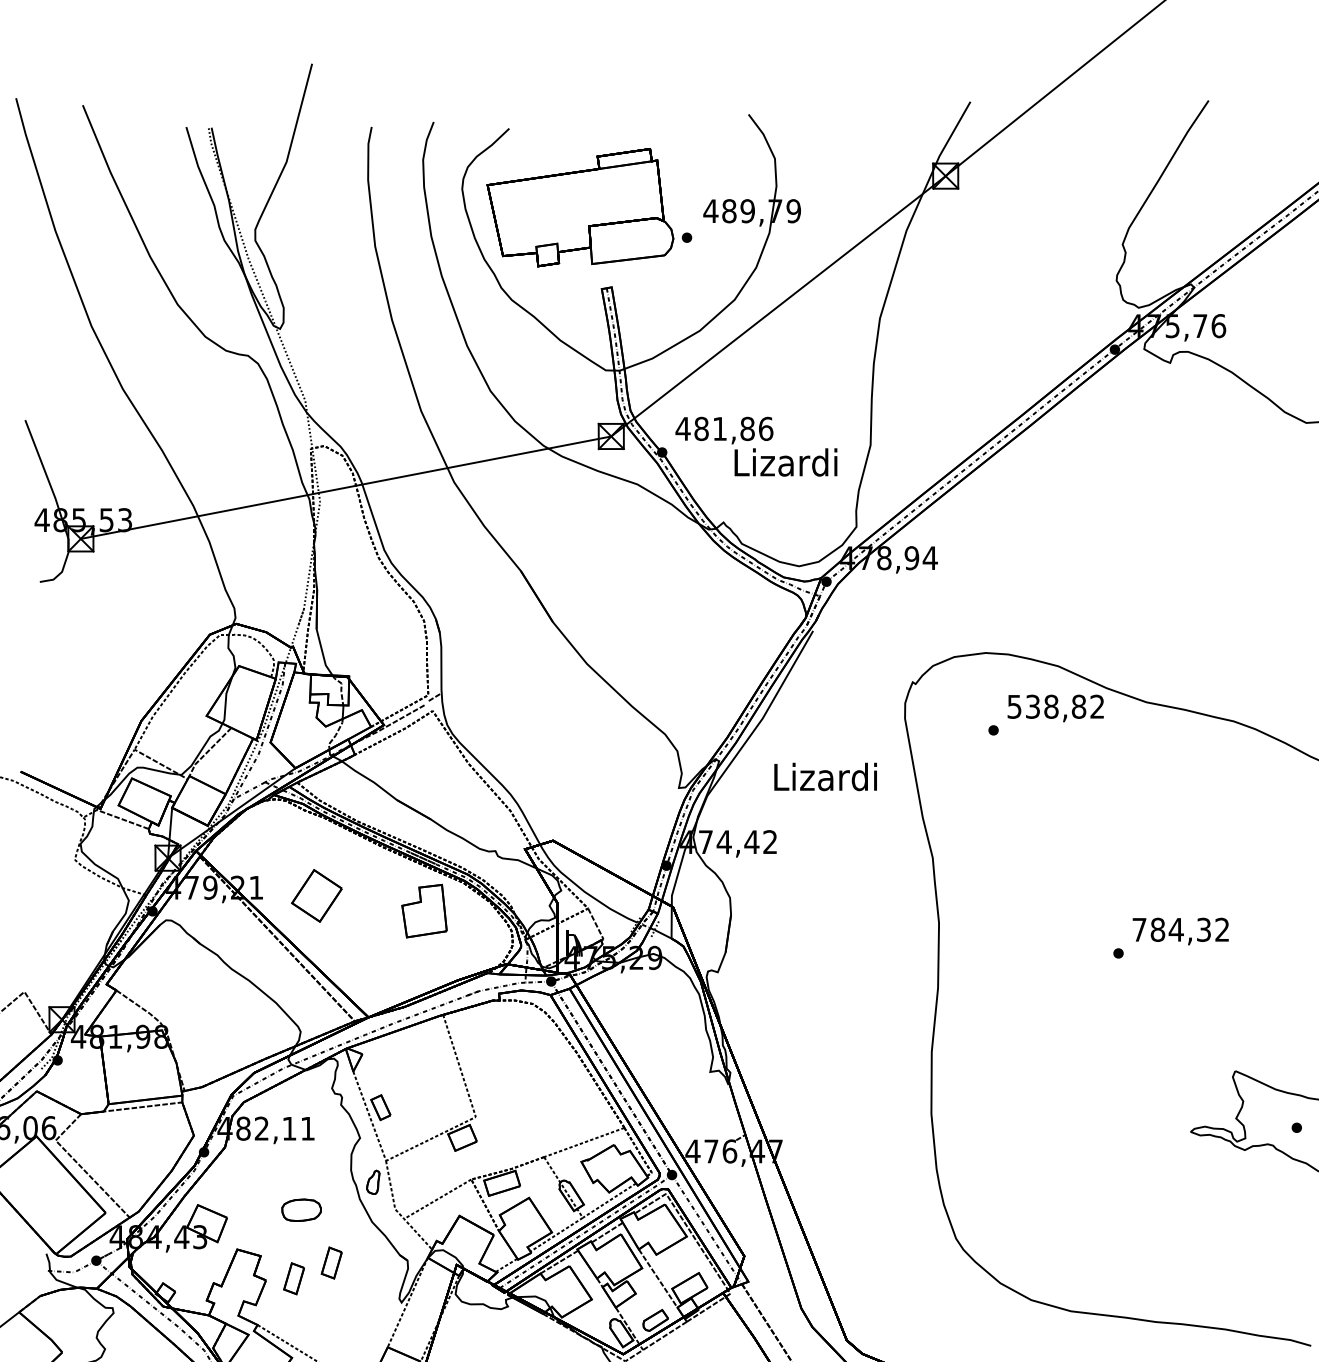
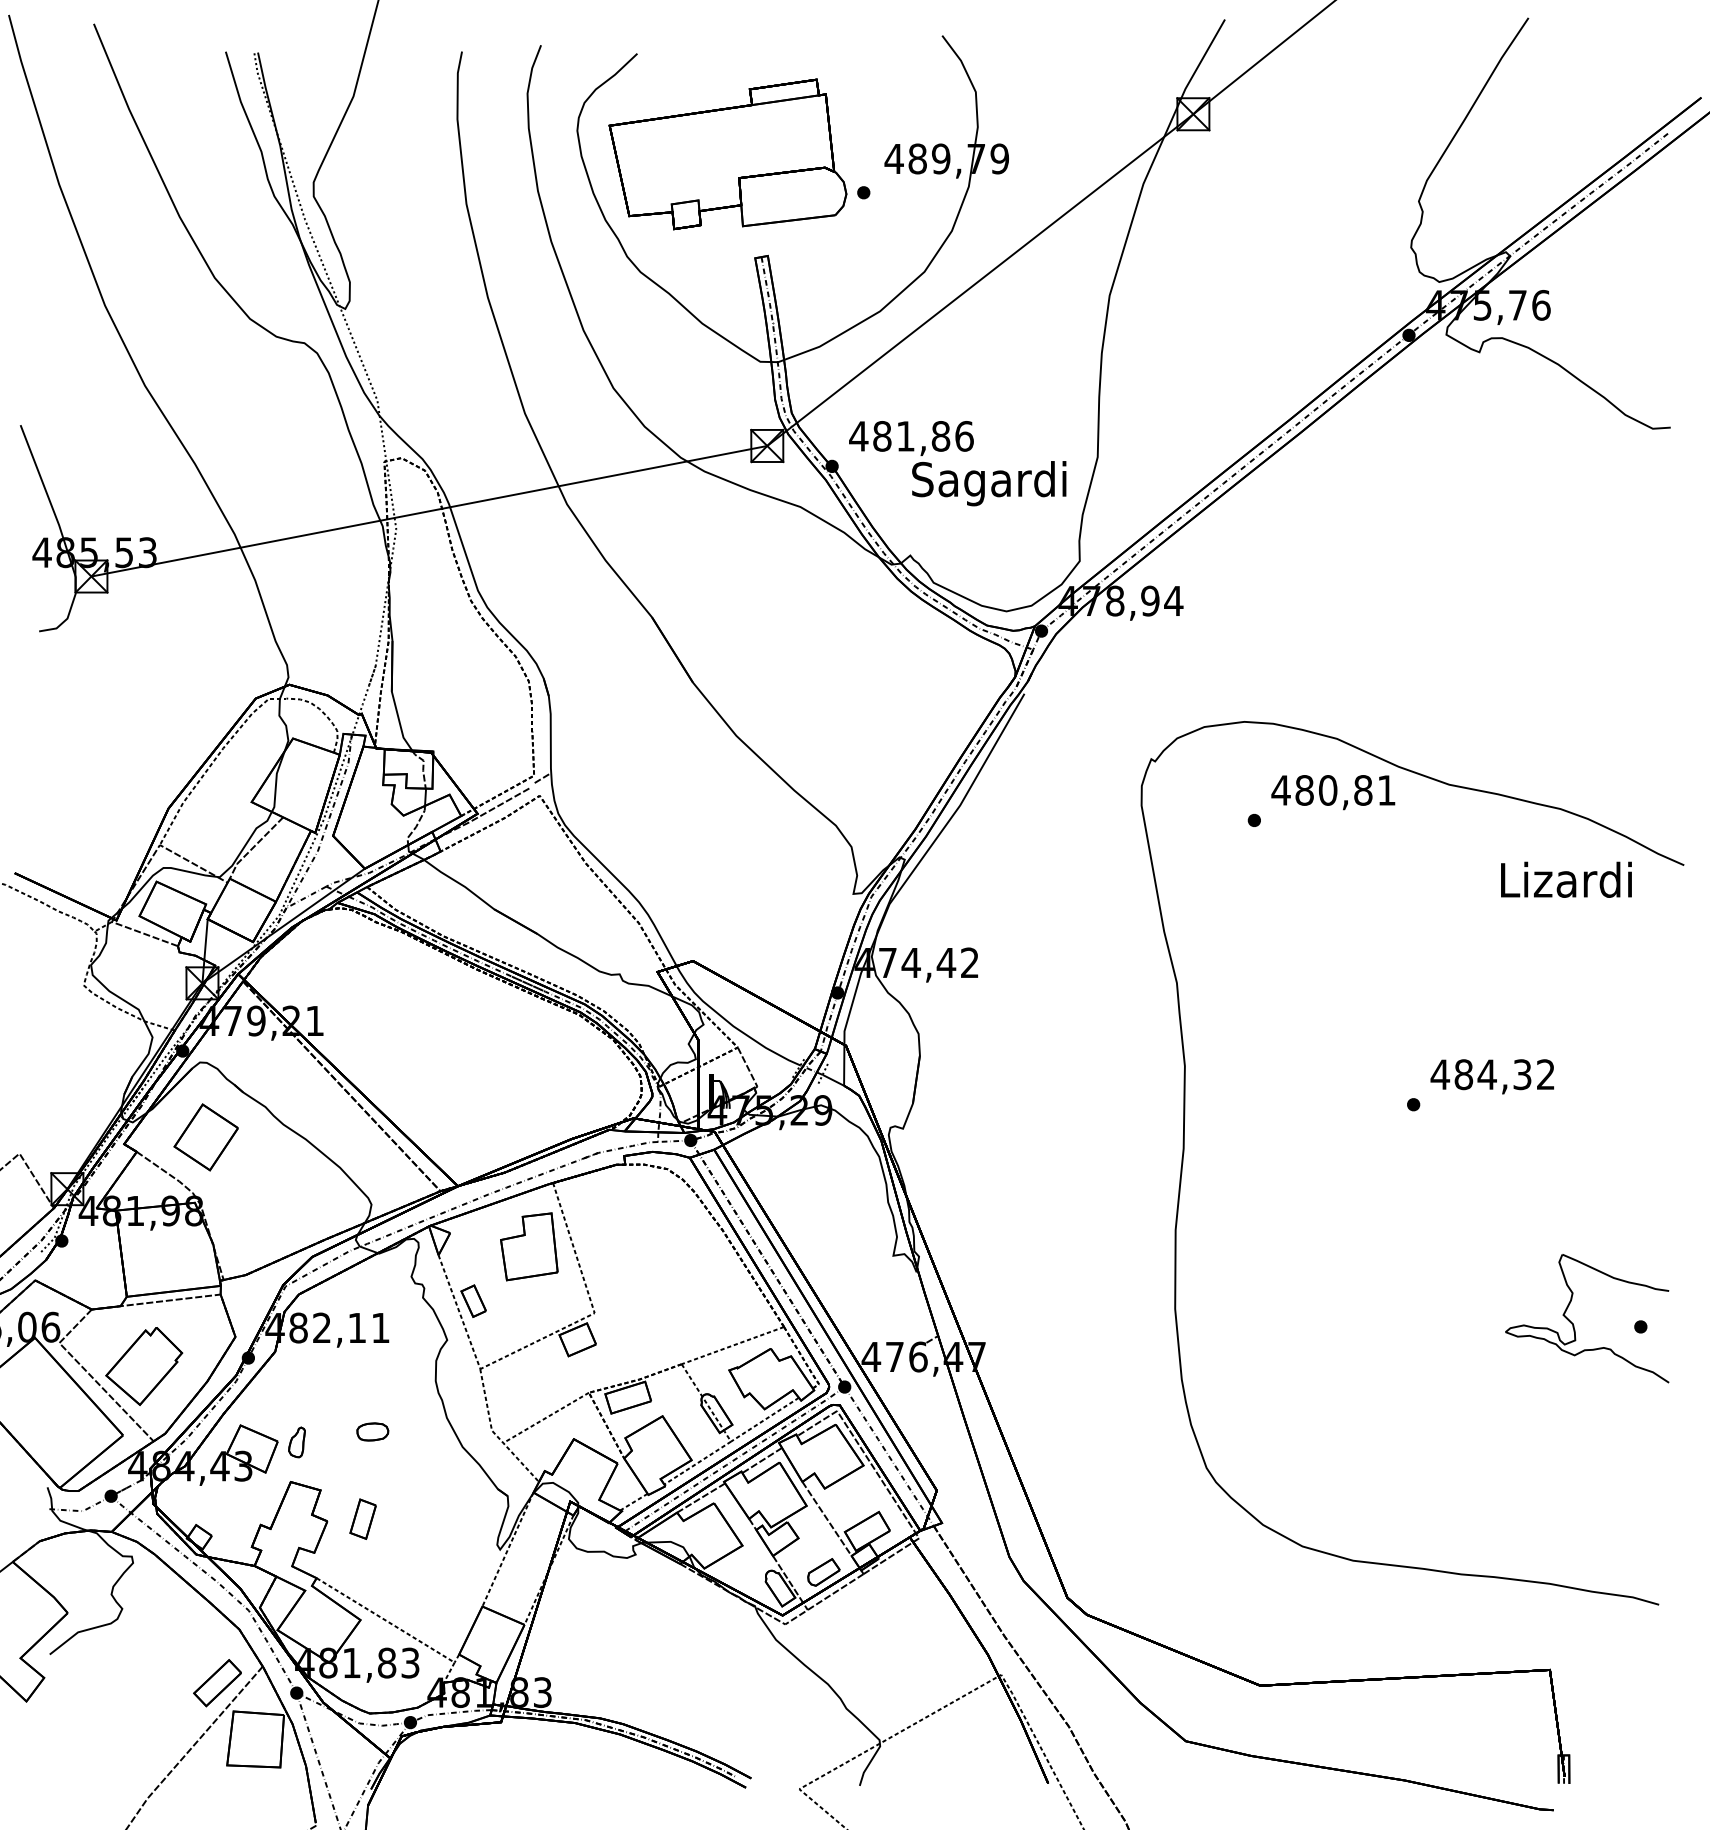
text: (785, 465) -> (989, 483), Lizardi -> Sagardi
text: (1055, 706) -> (1333, 790), 538,82 -> 480,81
text: (825, 776) -> (1566, 879), moved
part: (316, 895) -> (205, 1137), moved
part: (424, 910) -> (529, 1246), moved
text: (1139, 929) -> (1440, 1074), 784,32 -> 484,32
part: (122, 1158) -> (144, 1366), added
part: (372, 1182) -> (296, 1442), moved
part: (301, 1209) -> (372, 1431), size x0.62
part: (331, 1262) -> (410, 1498), removed

